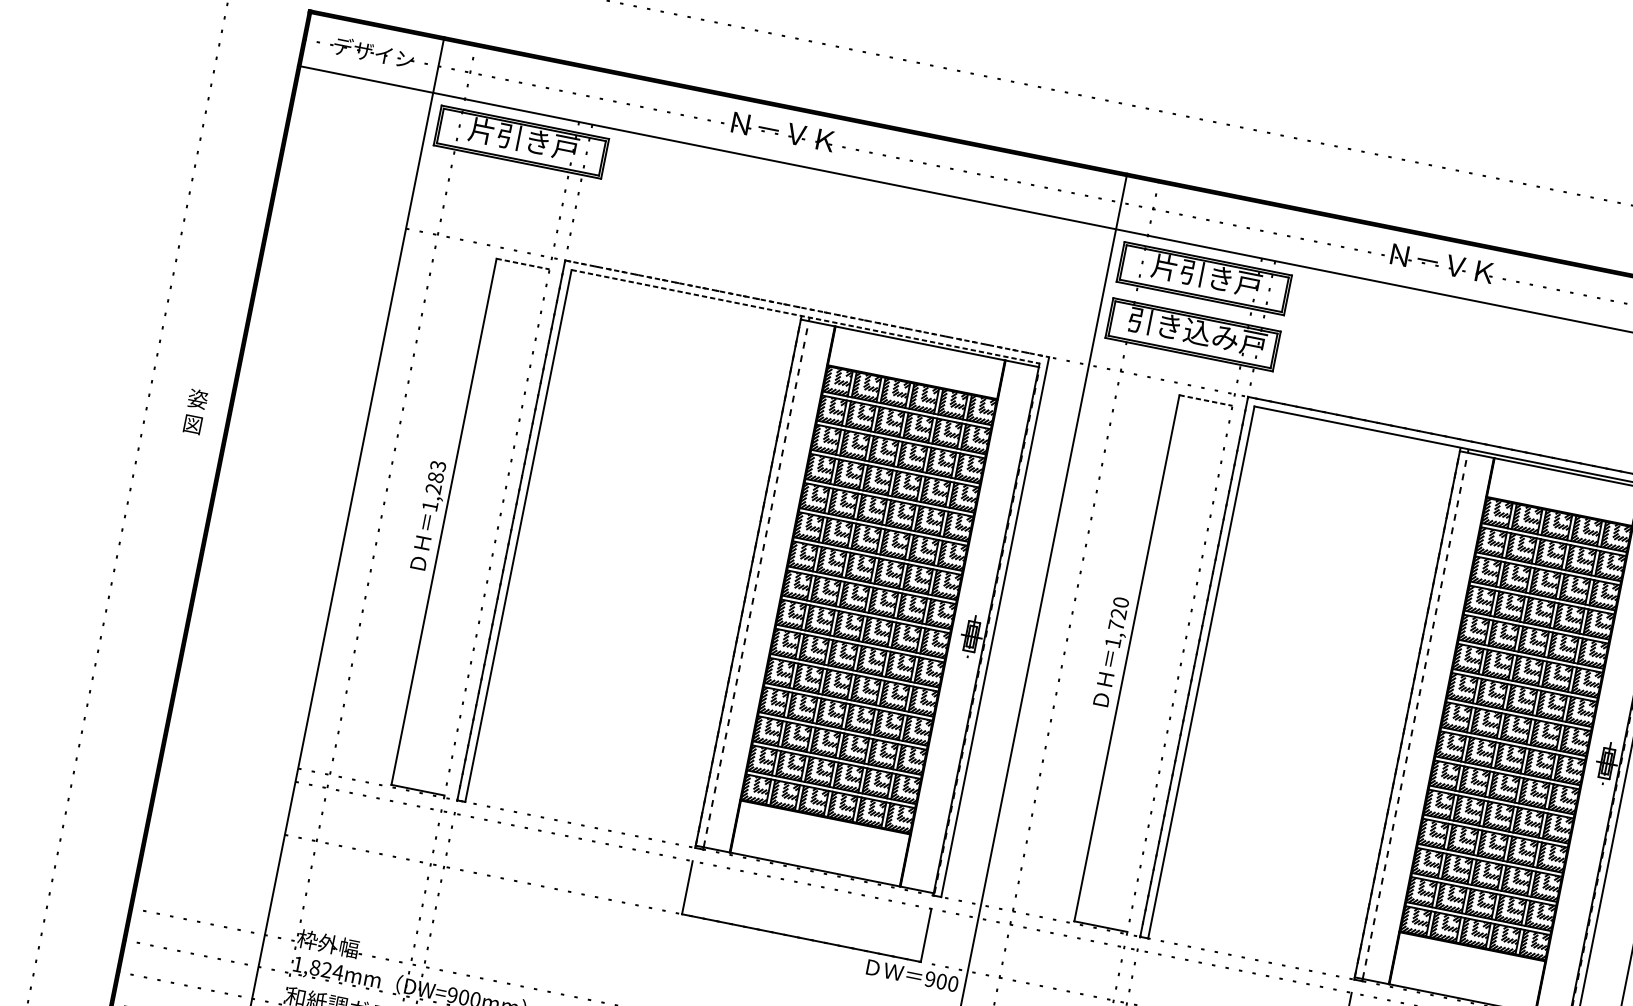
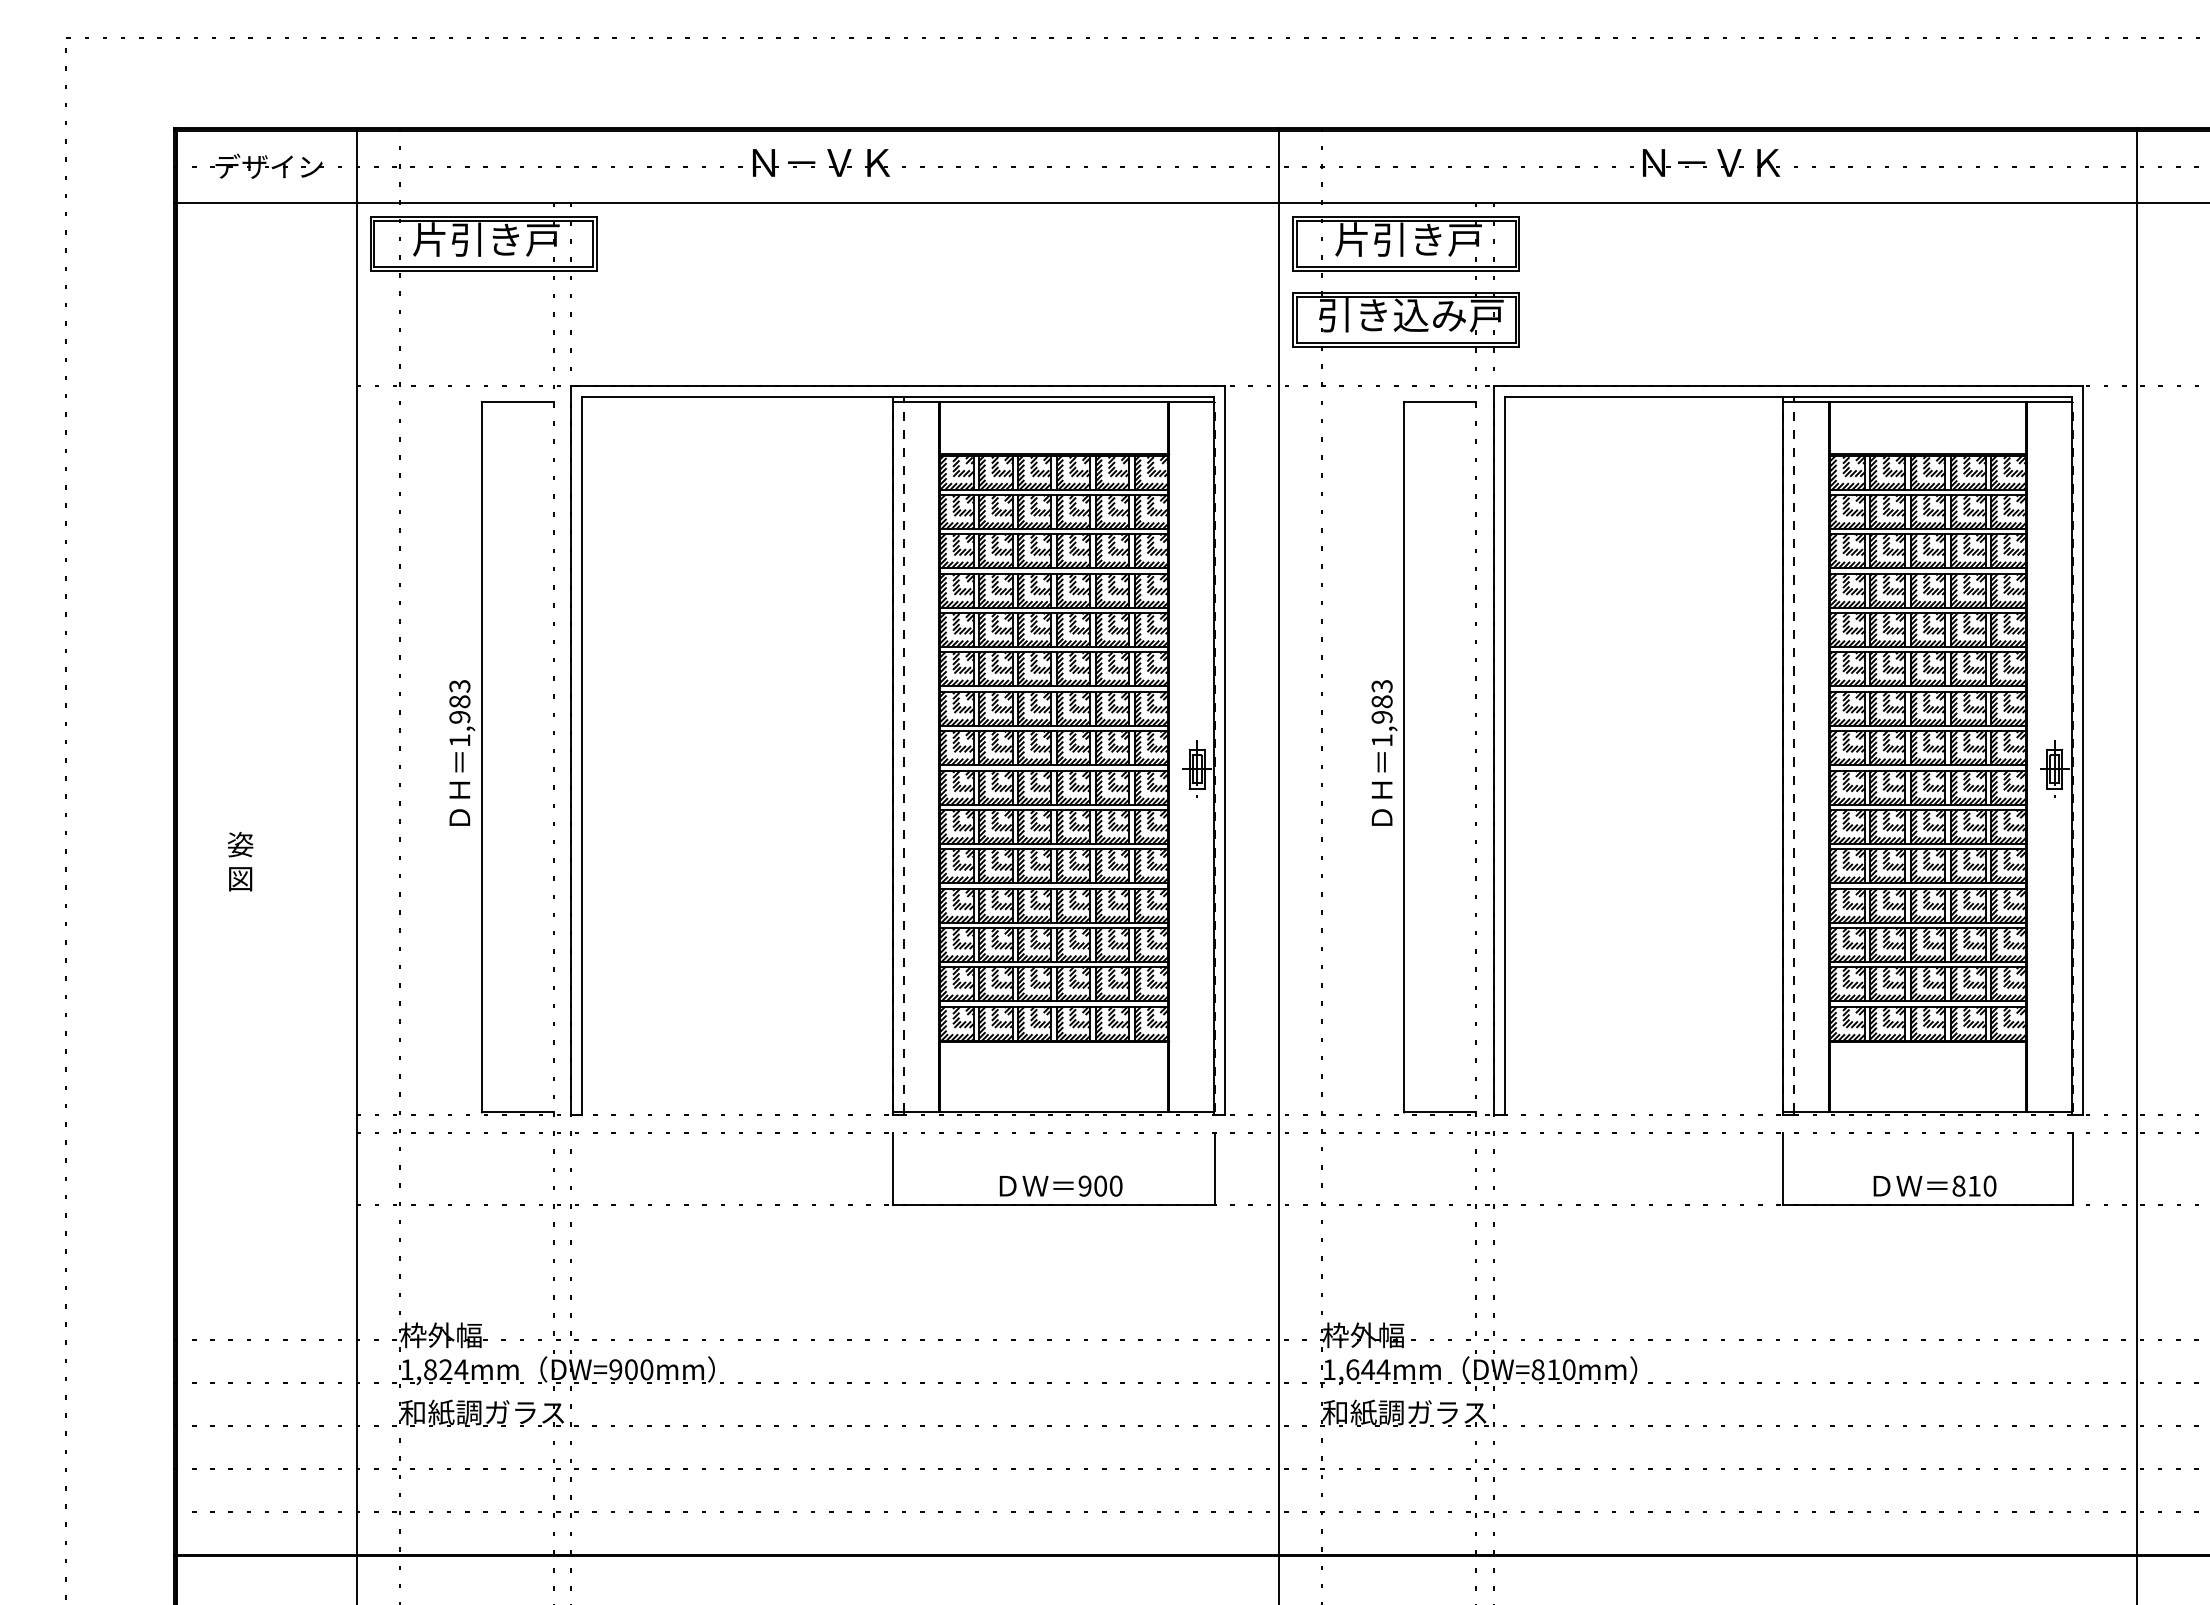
line: (523, 263) -> (517, 401), dashed -> solid
line: (807, 309) -> (898, 386), dashed -> solid
line: (805, 317) -> (898, 397), dashed -> solid
line: (1206, 400) -> (1440, 401), dashed -> solid
text: (195, 411) -> (240, 861), moved
text: (433, 489) -> (459, 717), 1,283 -> 1,983
text: (1118, 613) -> (1381, 701), 1,720 -> 1,983
text: (912, 975) -> (1060, 1185), moved

